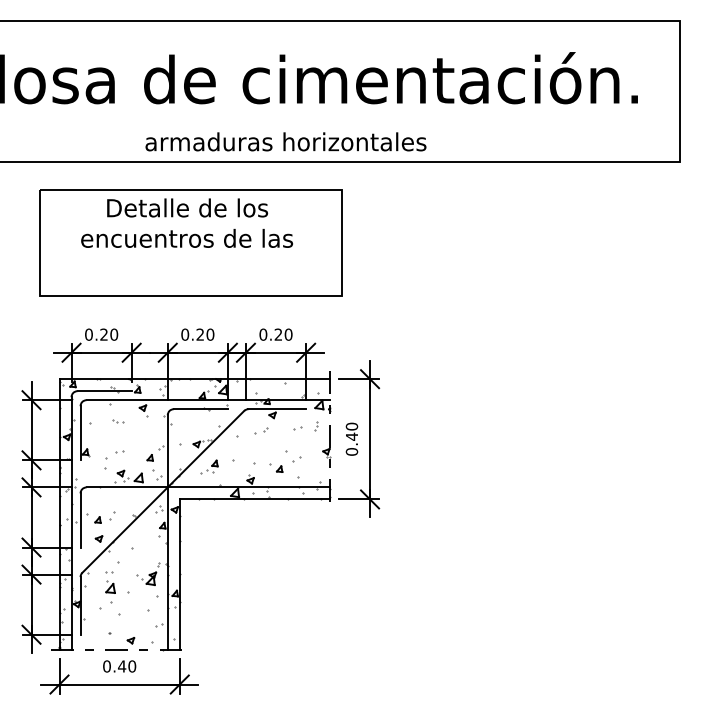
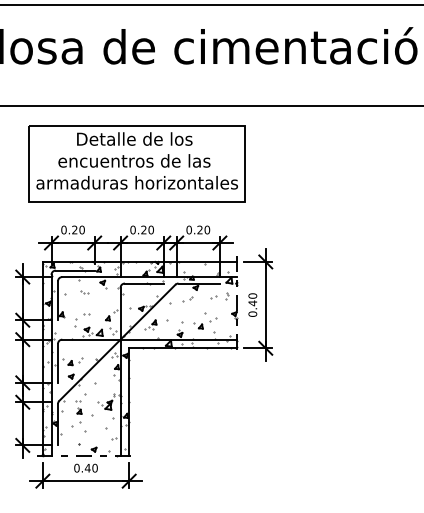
text: (285, 141) -> (136, 182), moved
part: (110, 586) -> (79, 410), size x0.62

